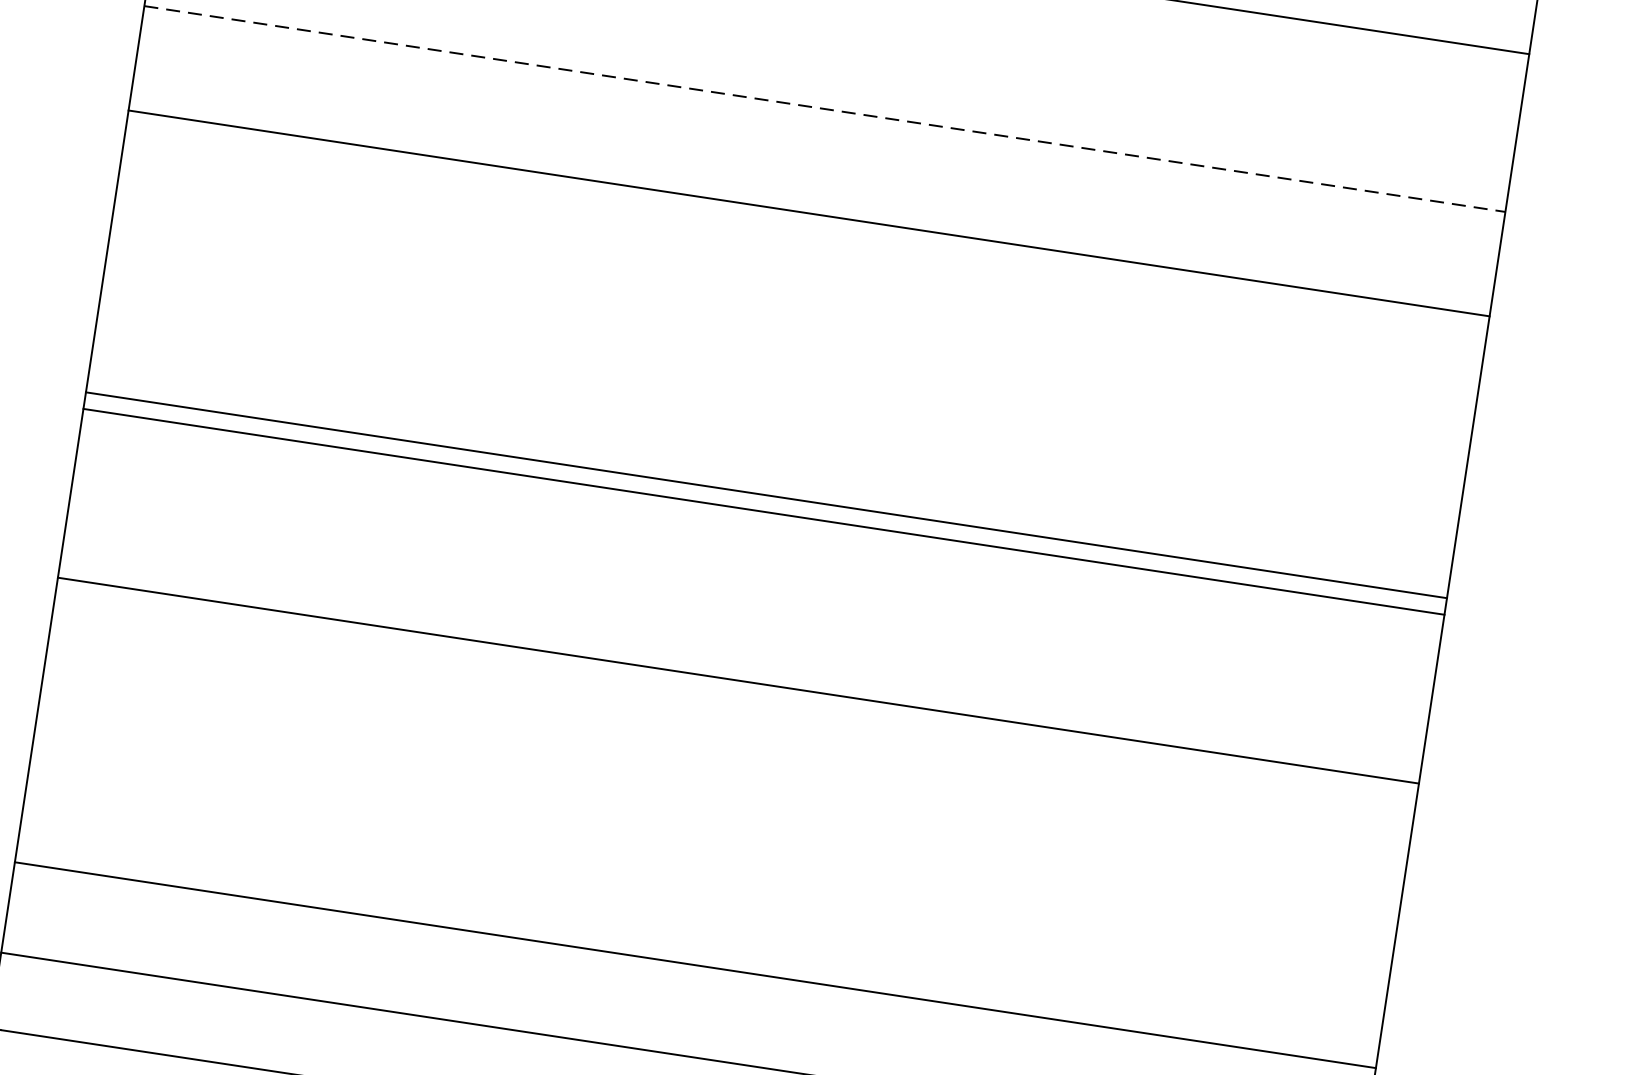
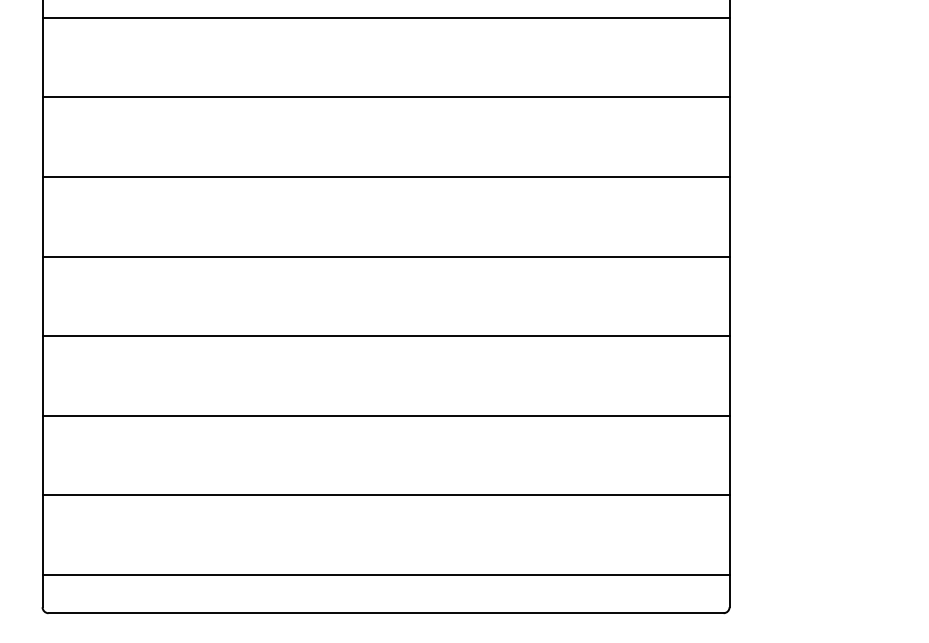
line: (825, 109) -> (386, 97), dashed -> solid
line: (808, 212) -> (385, 176), moved
line: (765, 495) -> (385, 336), moved
line: (762, 511) -> (385, 256), moved
line: (737, 680) -> (385, 415), moved
line: (694, 965) -> (385, 495), moved

